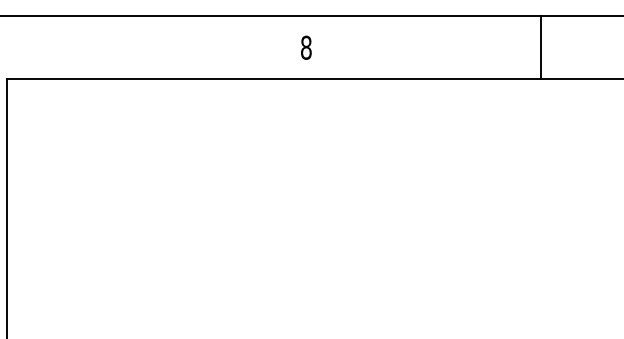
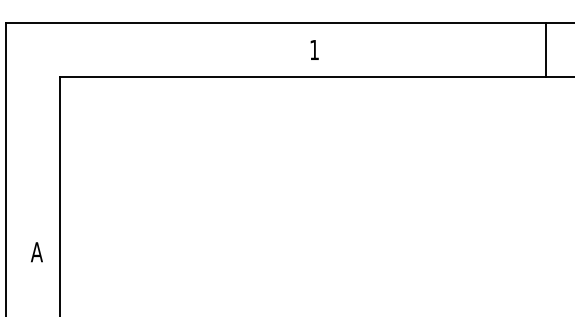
text: (306, 47) -> (314, 49), 8 -> 1
line: (541, 47) -> (545, 49), moved

